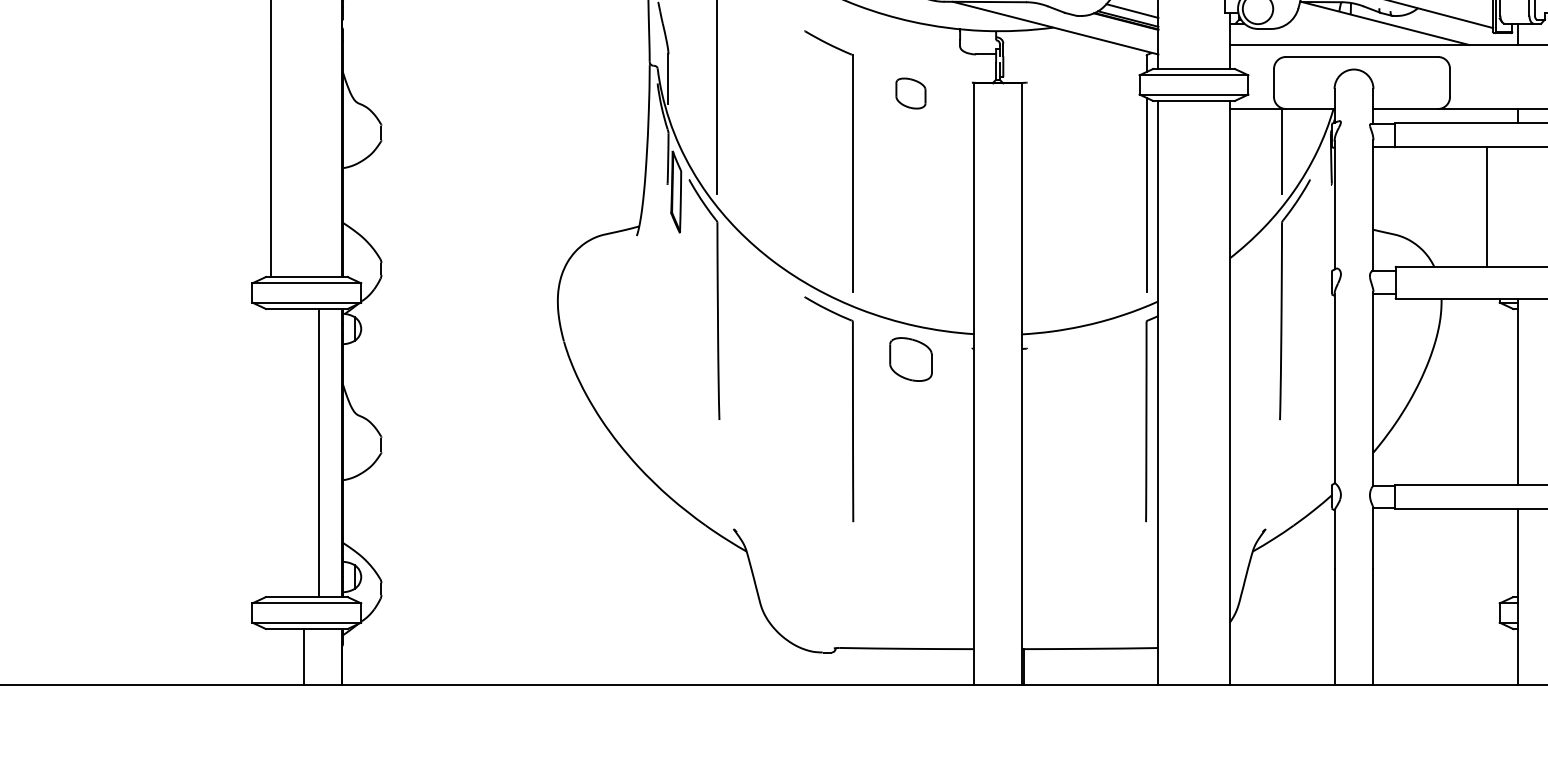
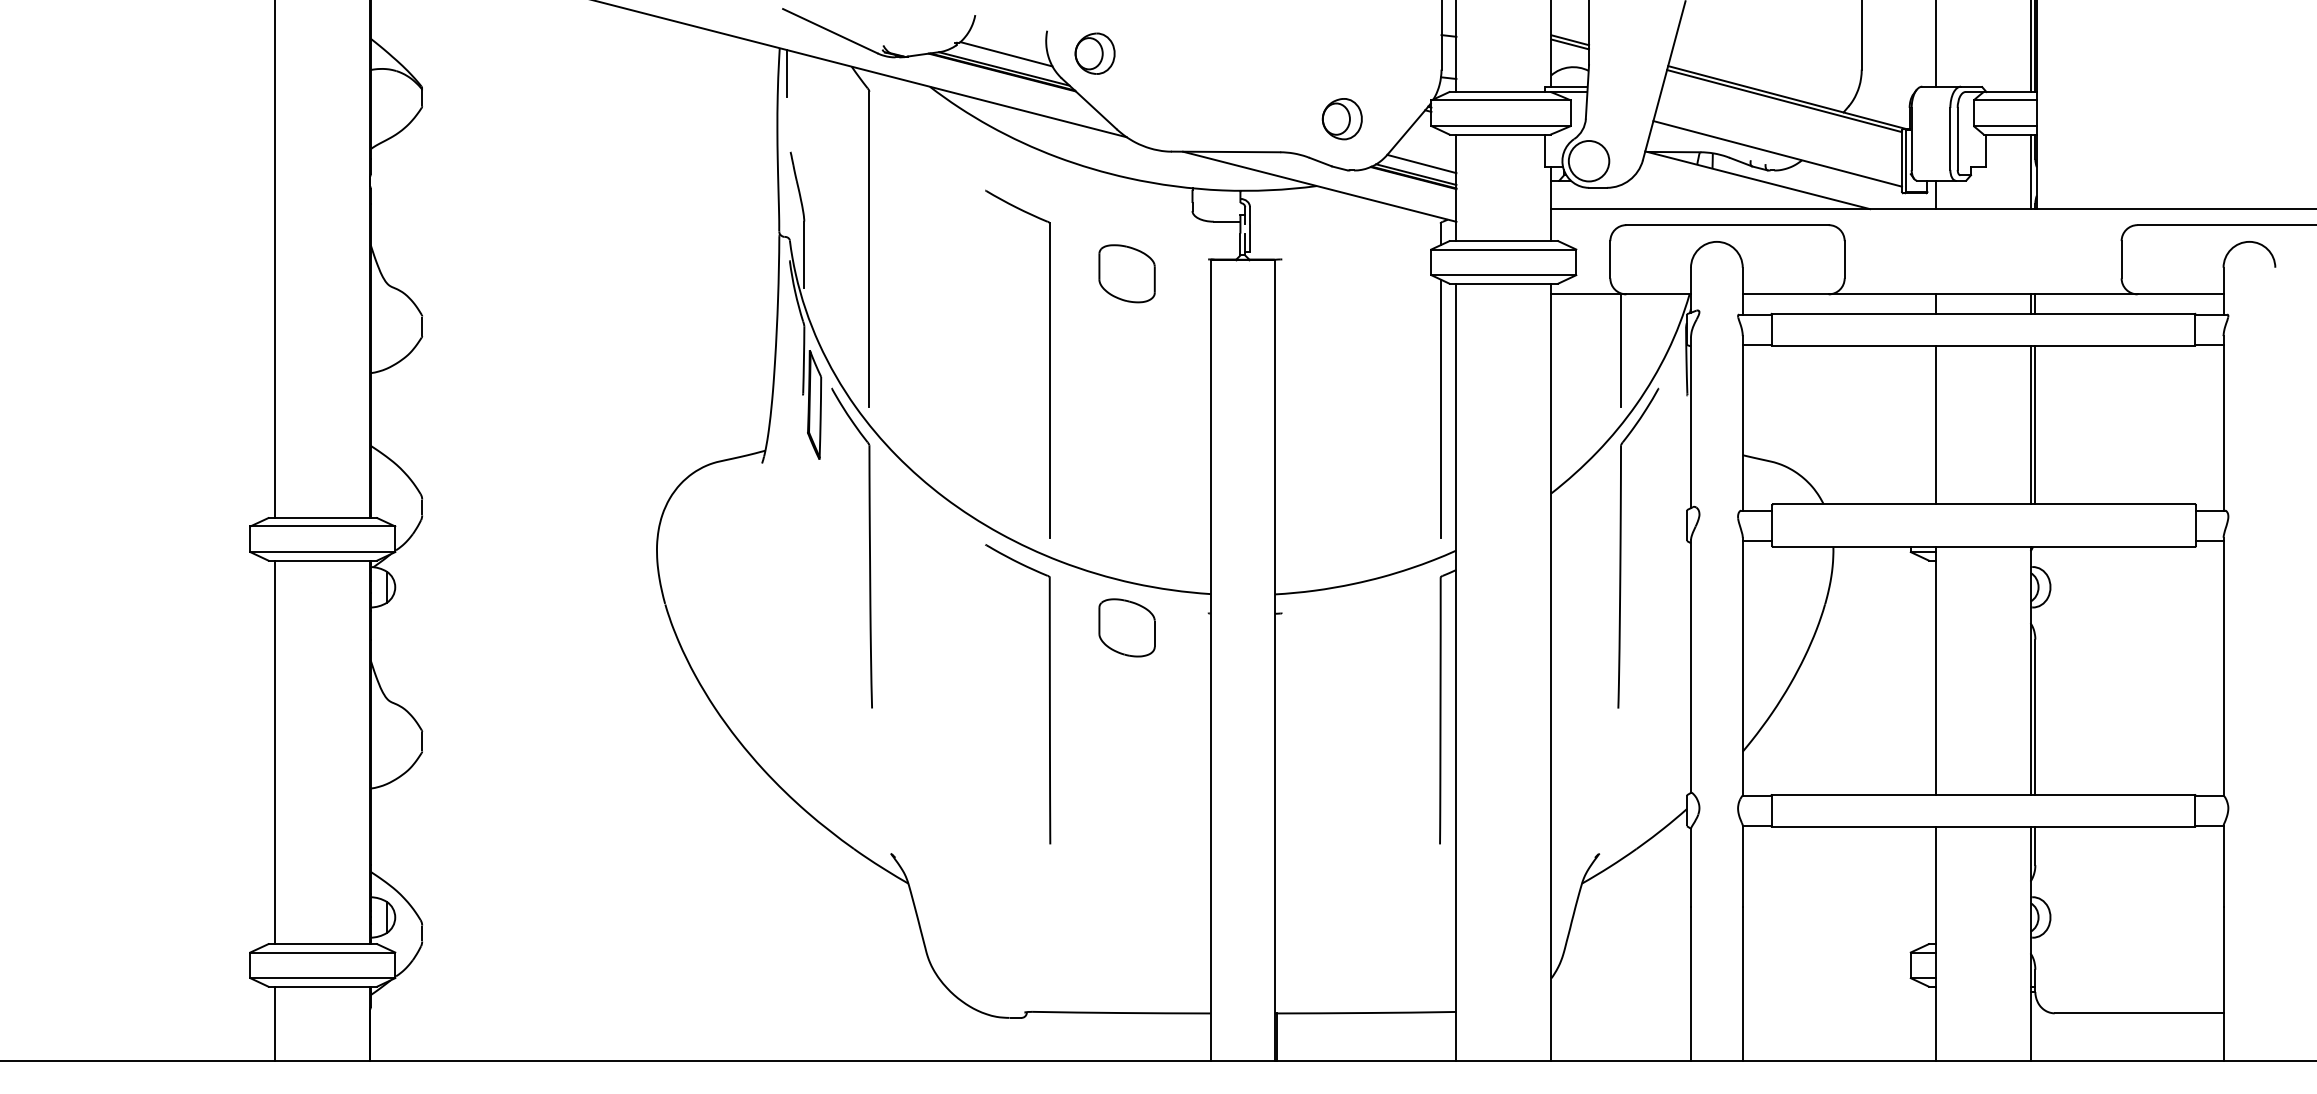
part: (910, 93) -> (1126, 273), size x1.43
line: (1486, 206) -> (1935, 424), moved
line: (319, 453) -> (275, 752), moved
line: (303, 656) -> (275, 1023), moved

